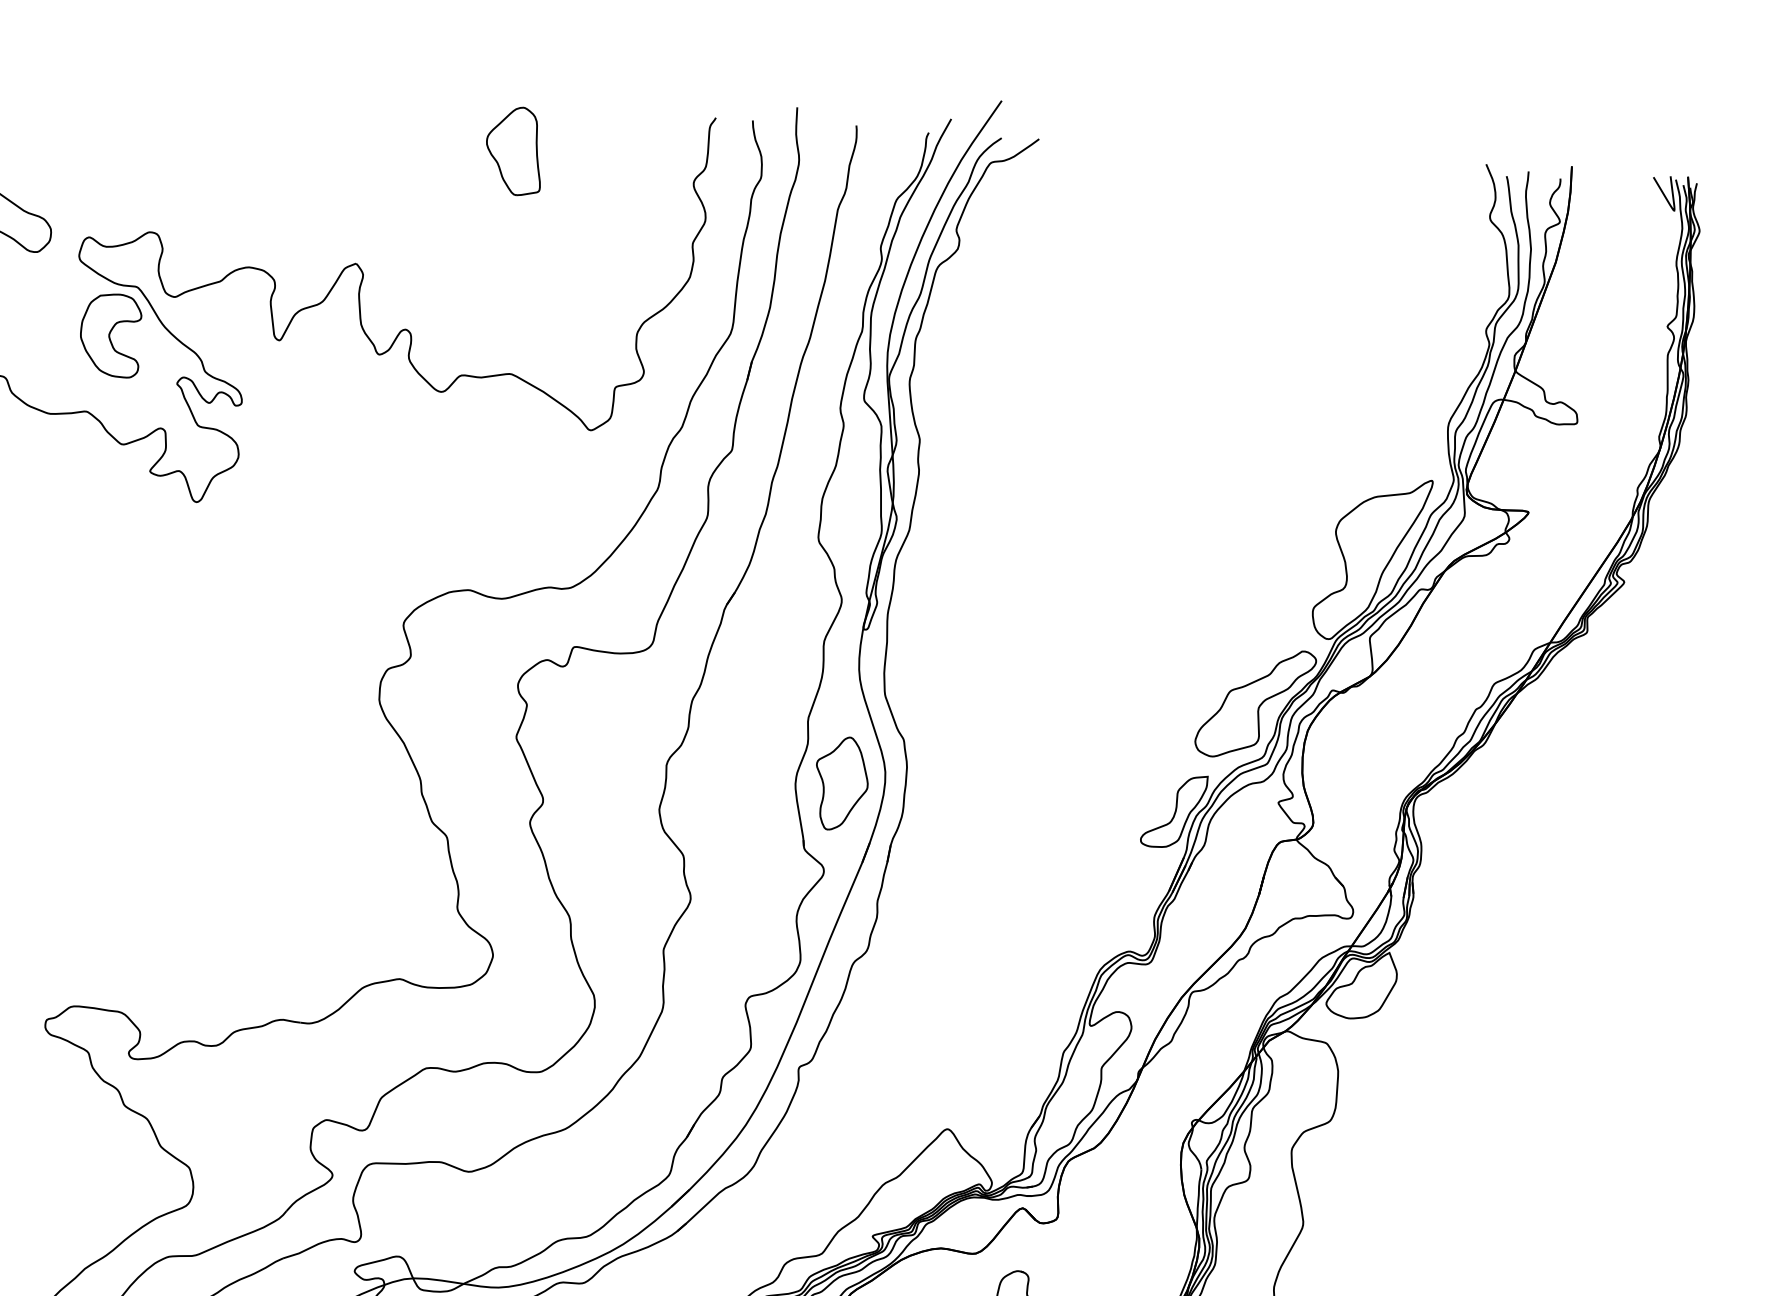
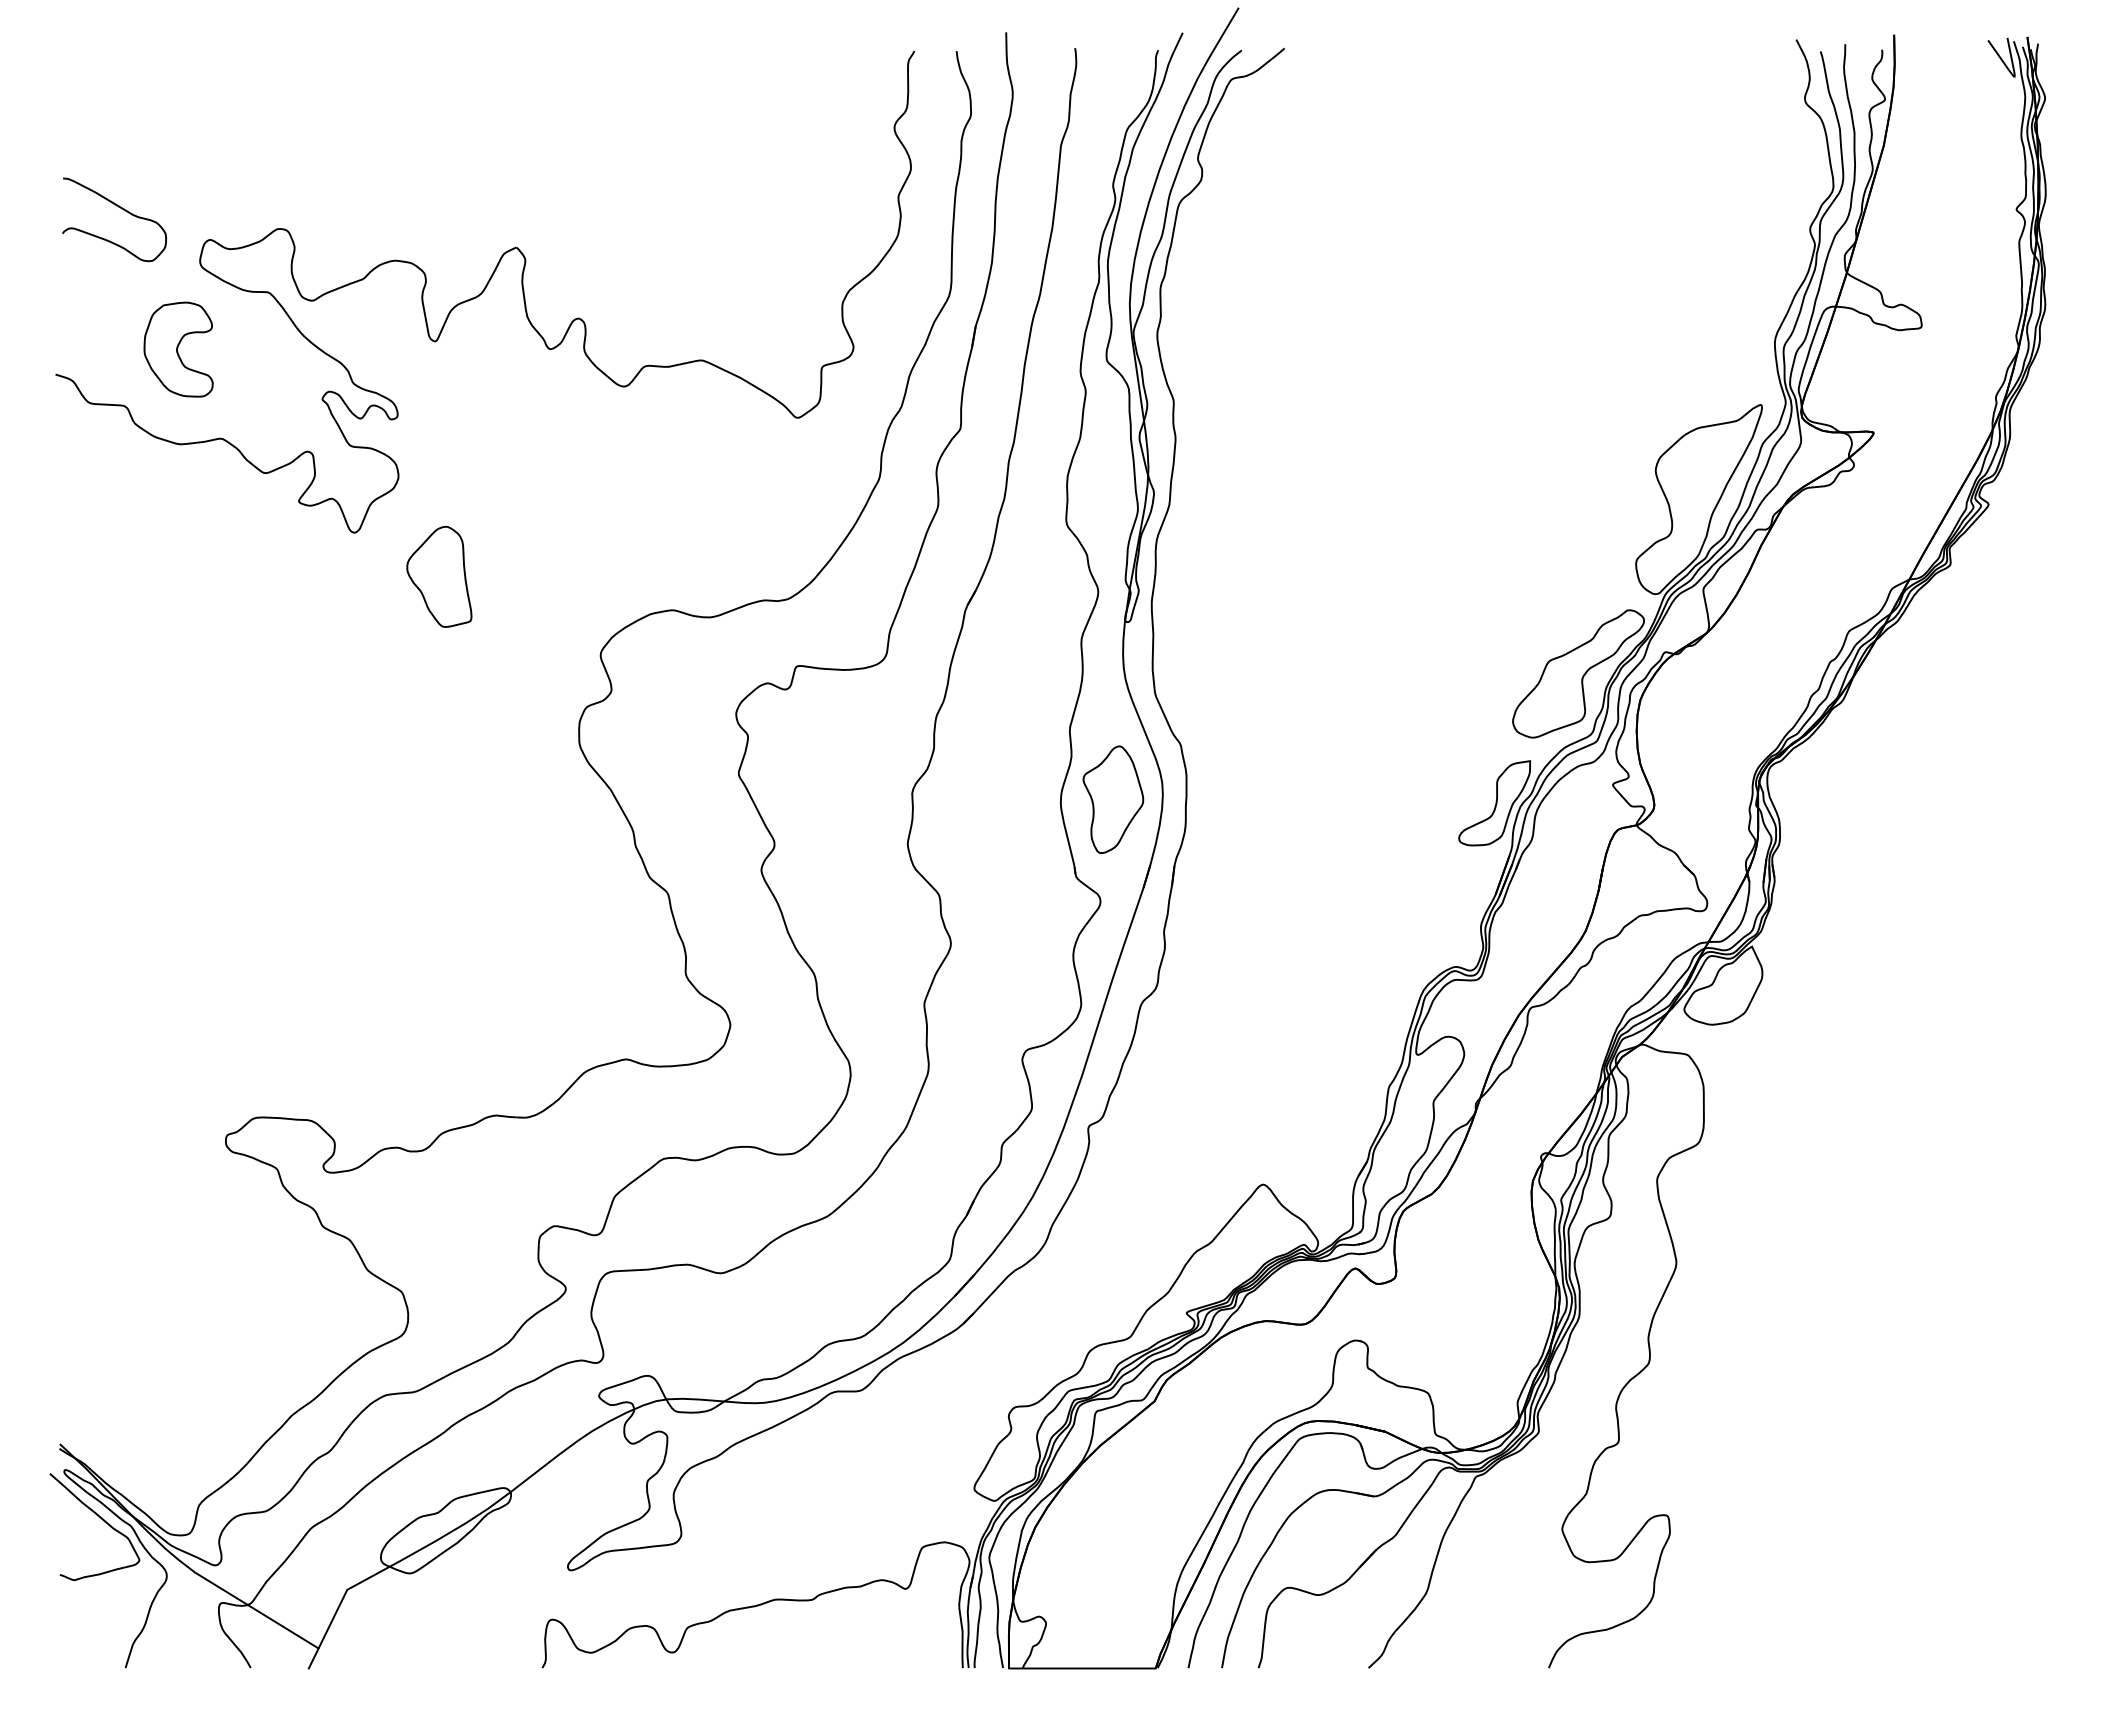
part: (514, 150) -> (439, 576), moved
part: (110, 335) -> (178, 349), moved

